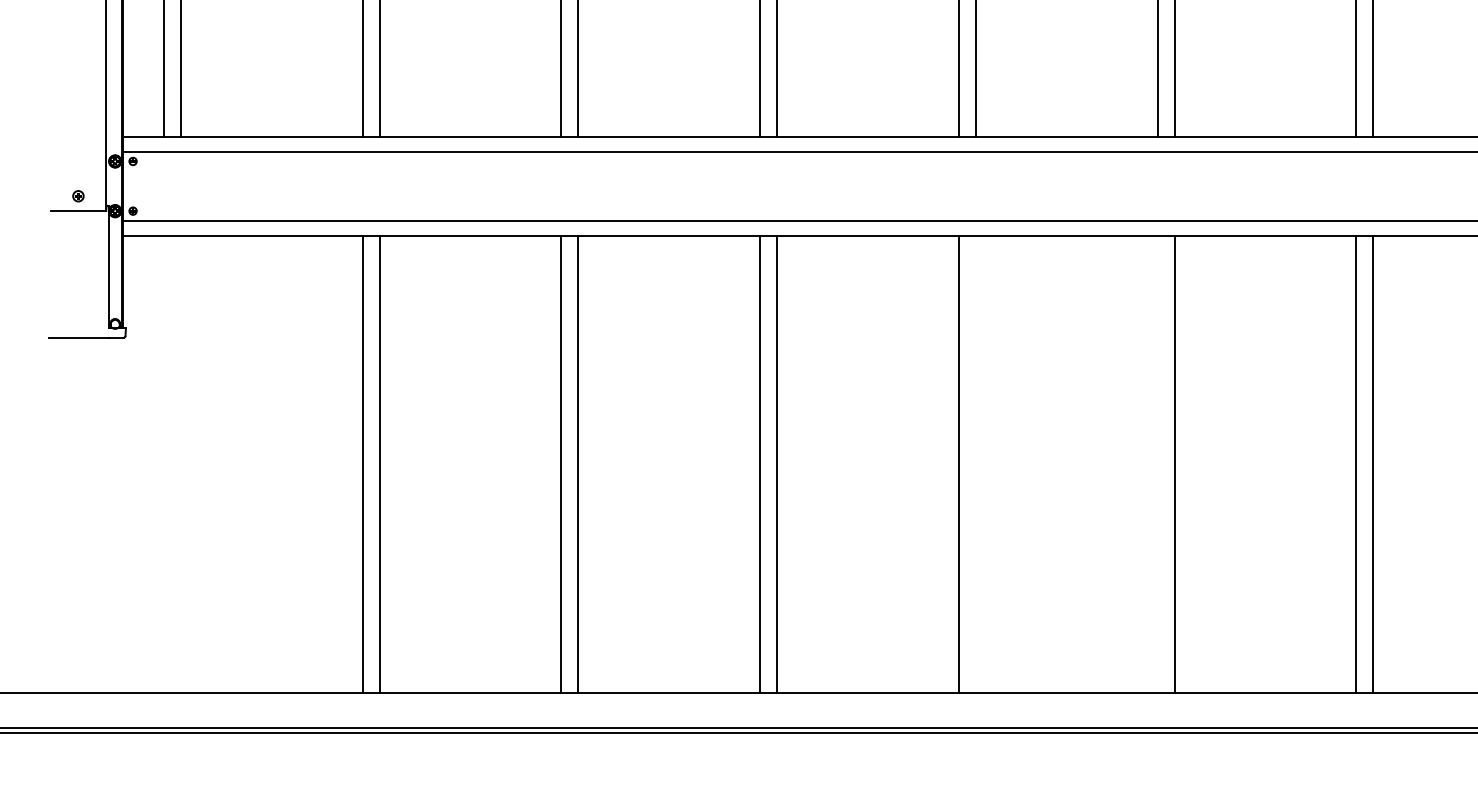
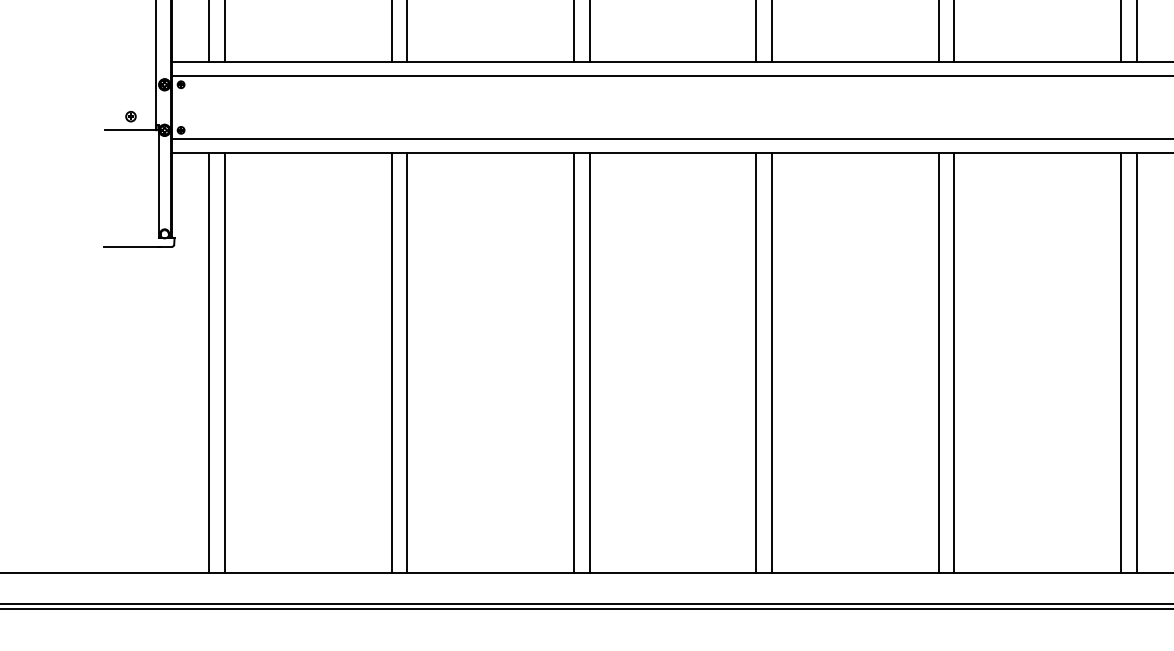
line: (163, 464) -> (209, 362), added
line: (180, 464) -> (224, 362), added
line: (975, 464) -> (953, 362), added
line: (1157, 464) -> (1120, 362), added

